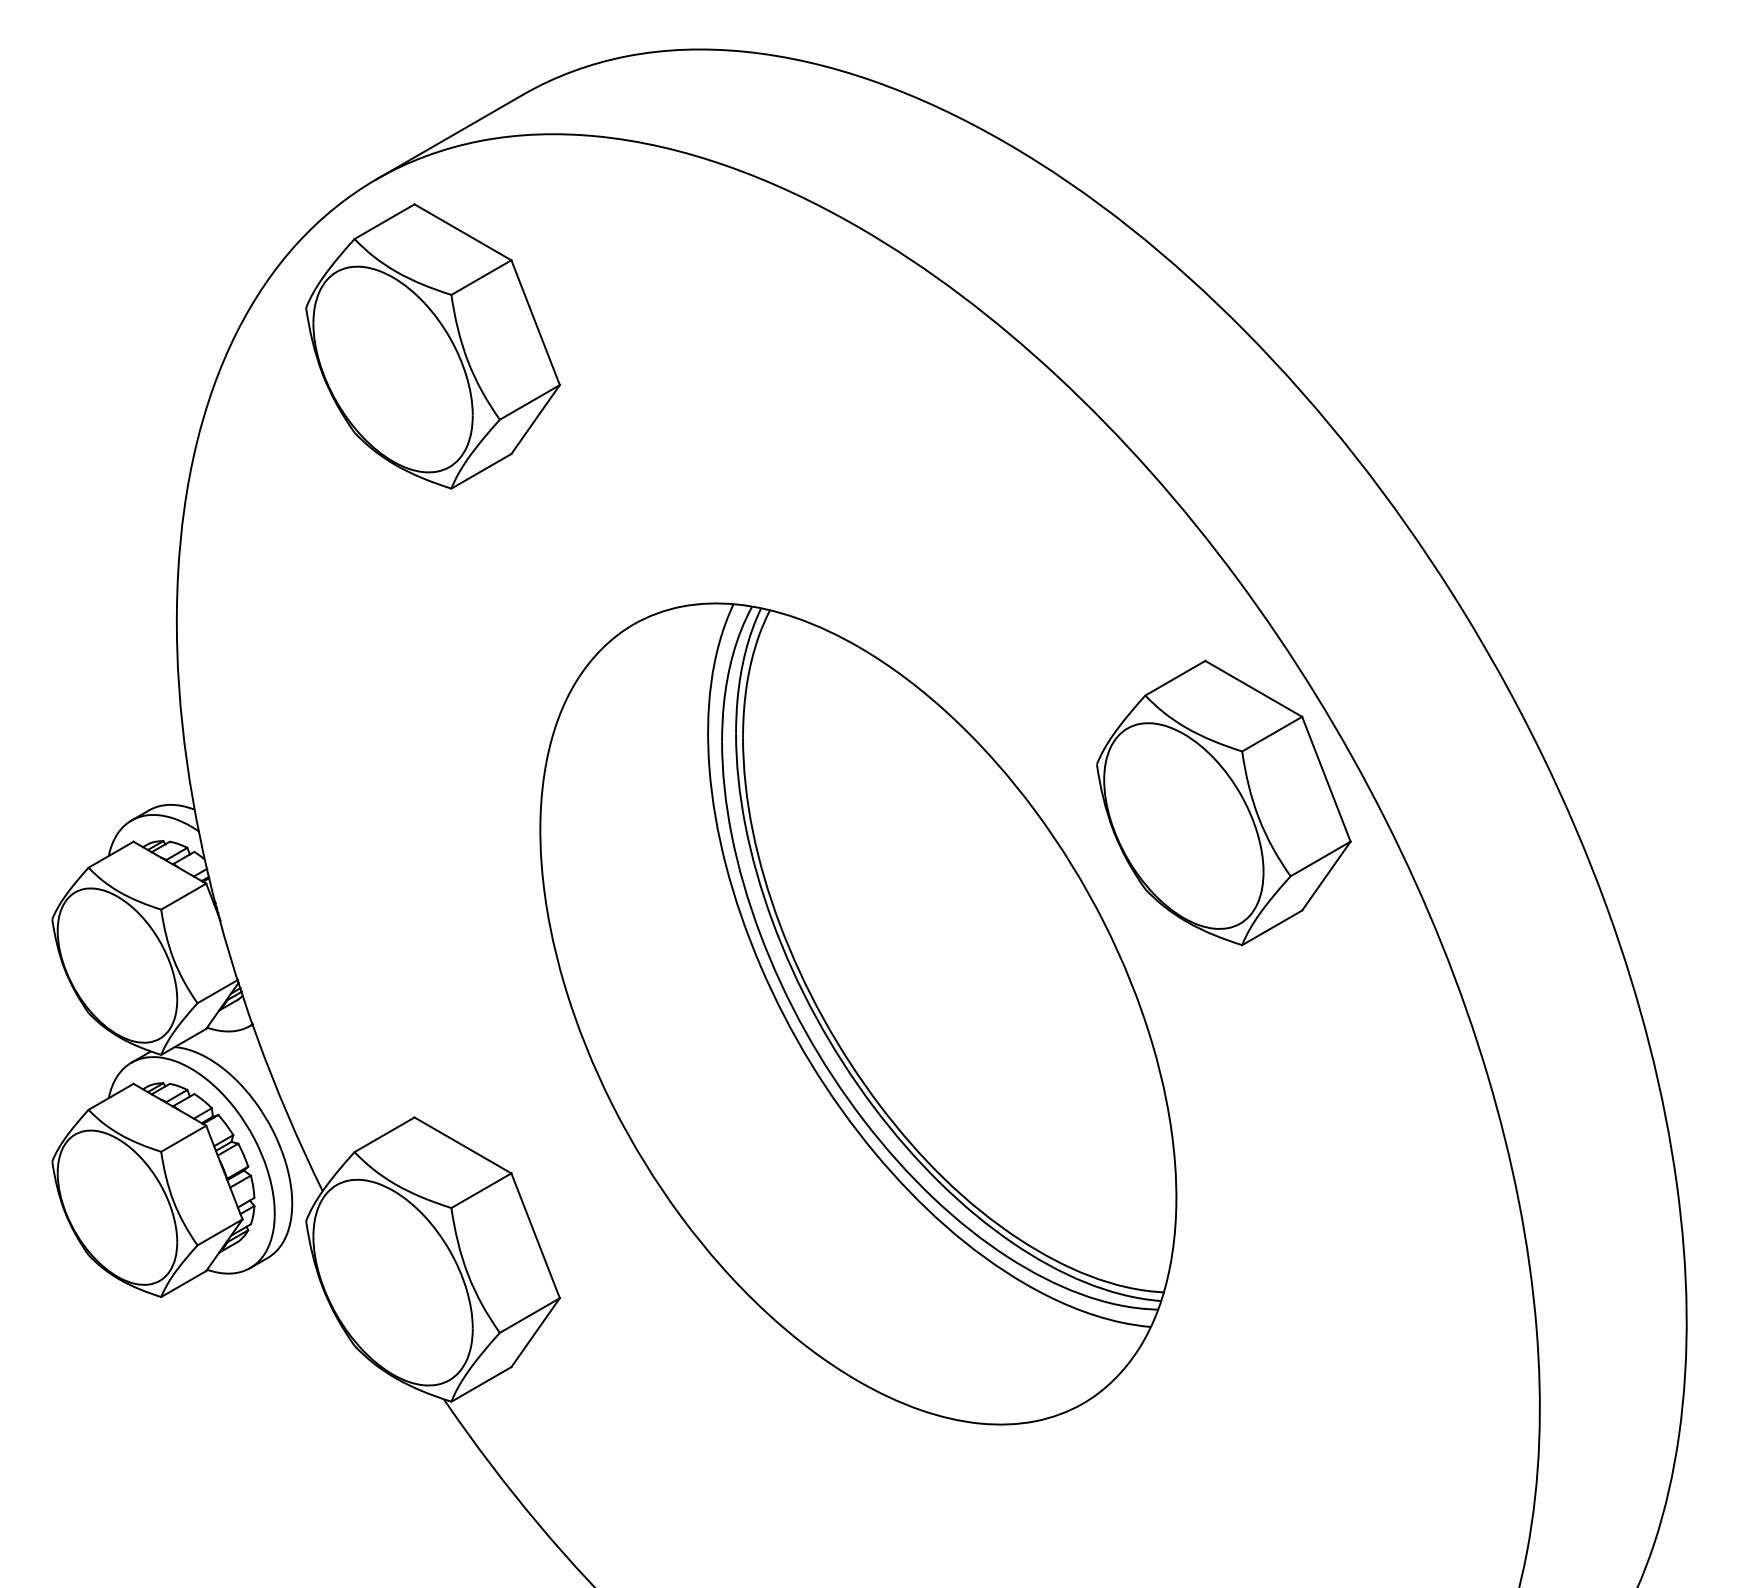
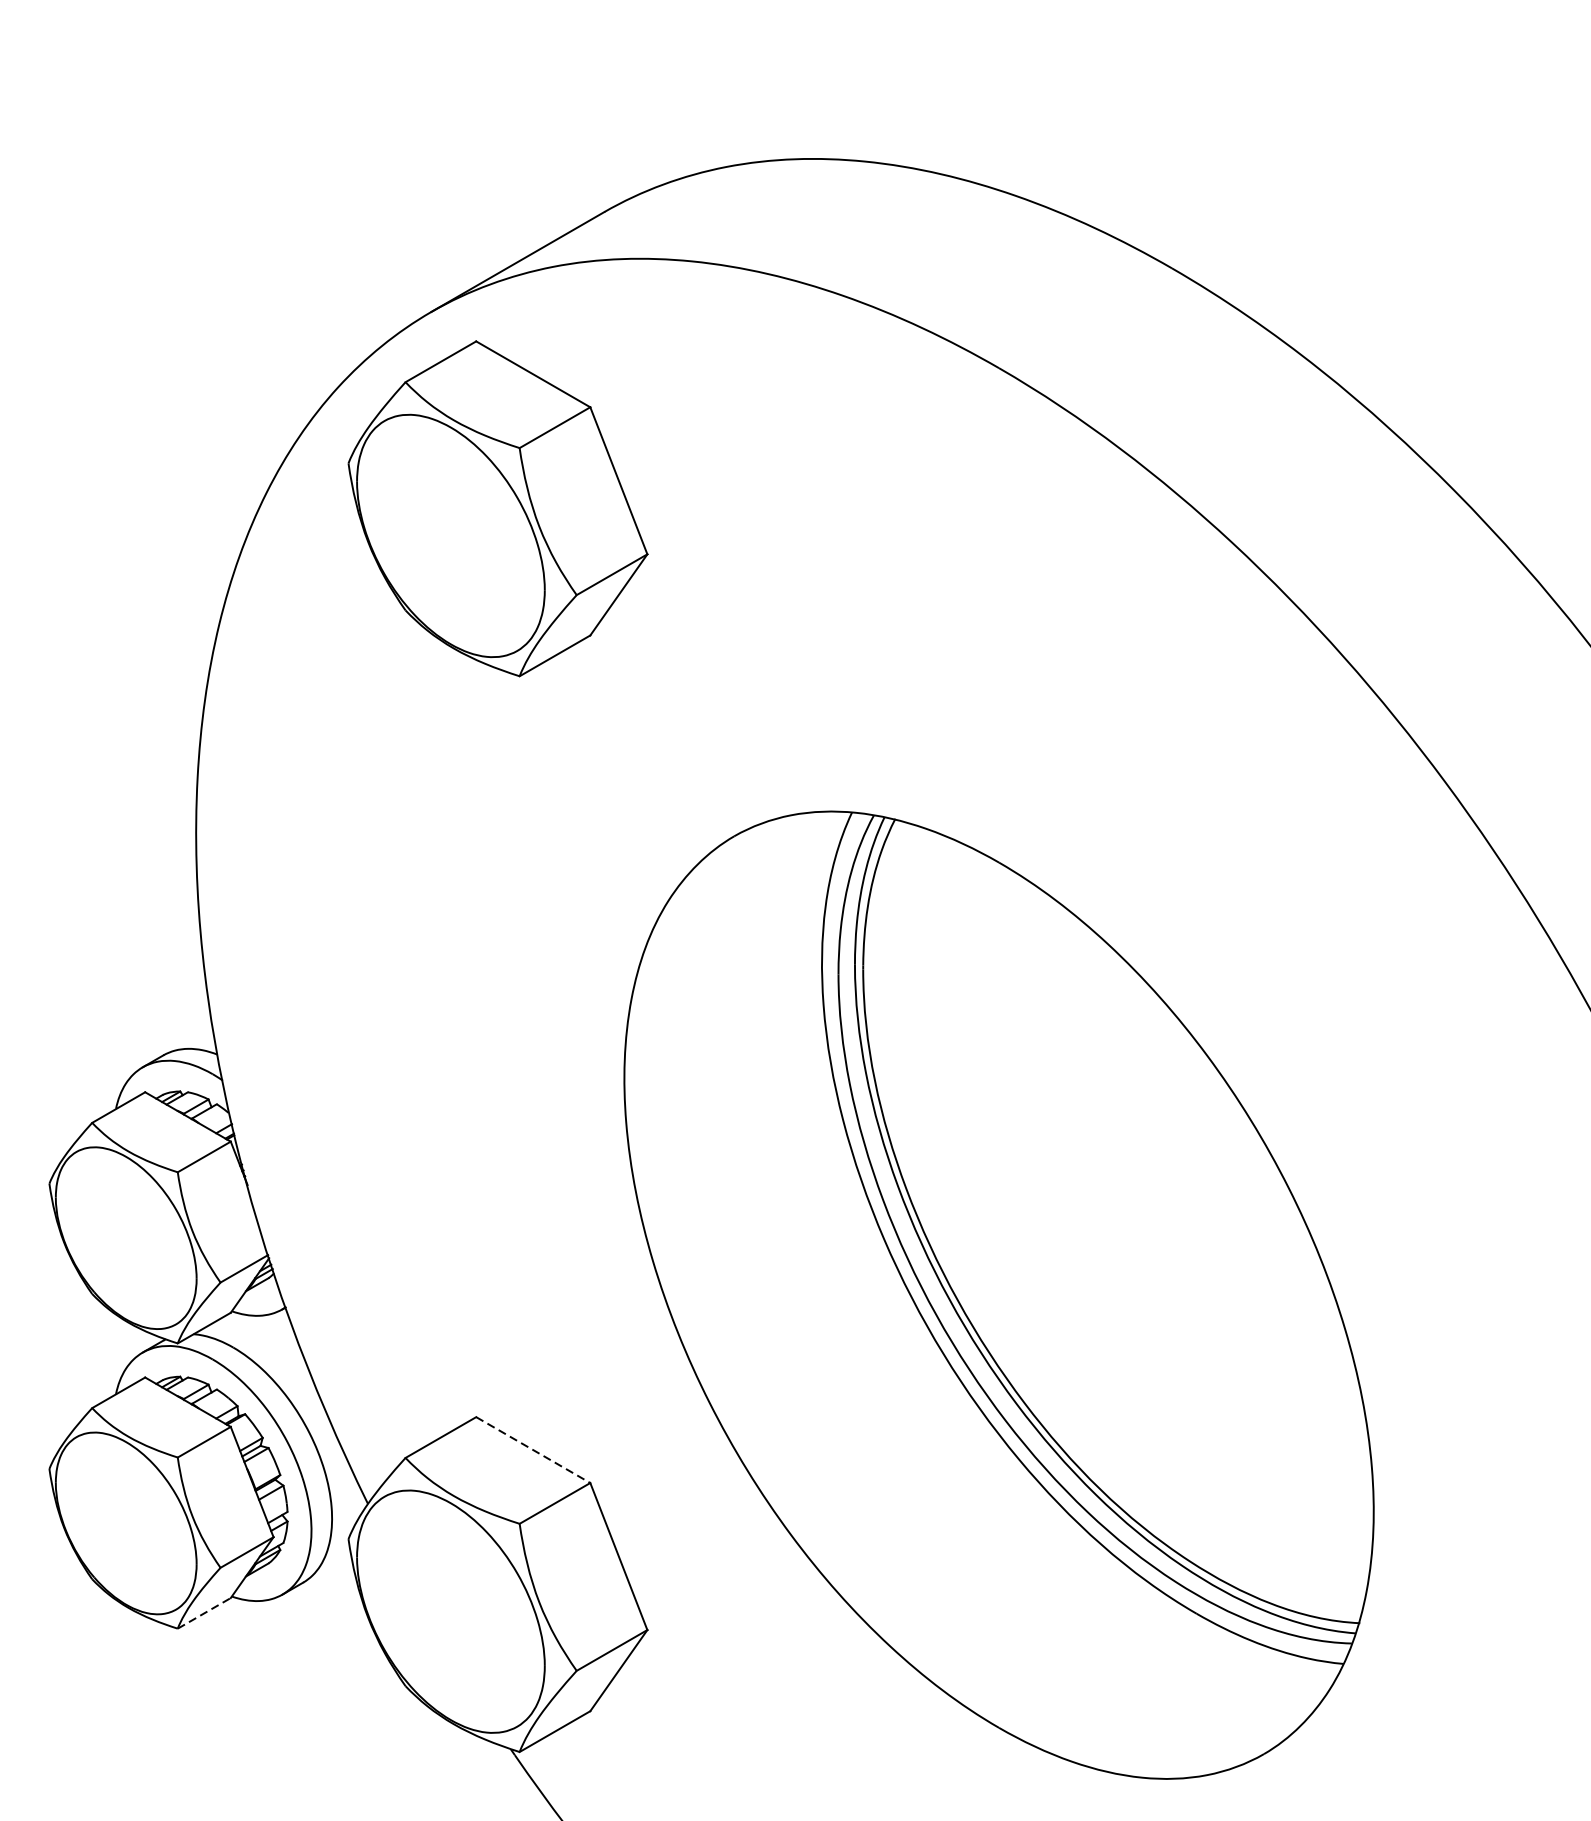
part: (1223, 802) -> (1429, 1046), removed
line: (462, 1145) -> (532, 1450), solid -> dashed
line: (183, 1284) -> (204, 1613), solid -> dashed

